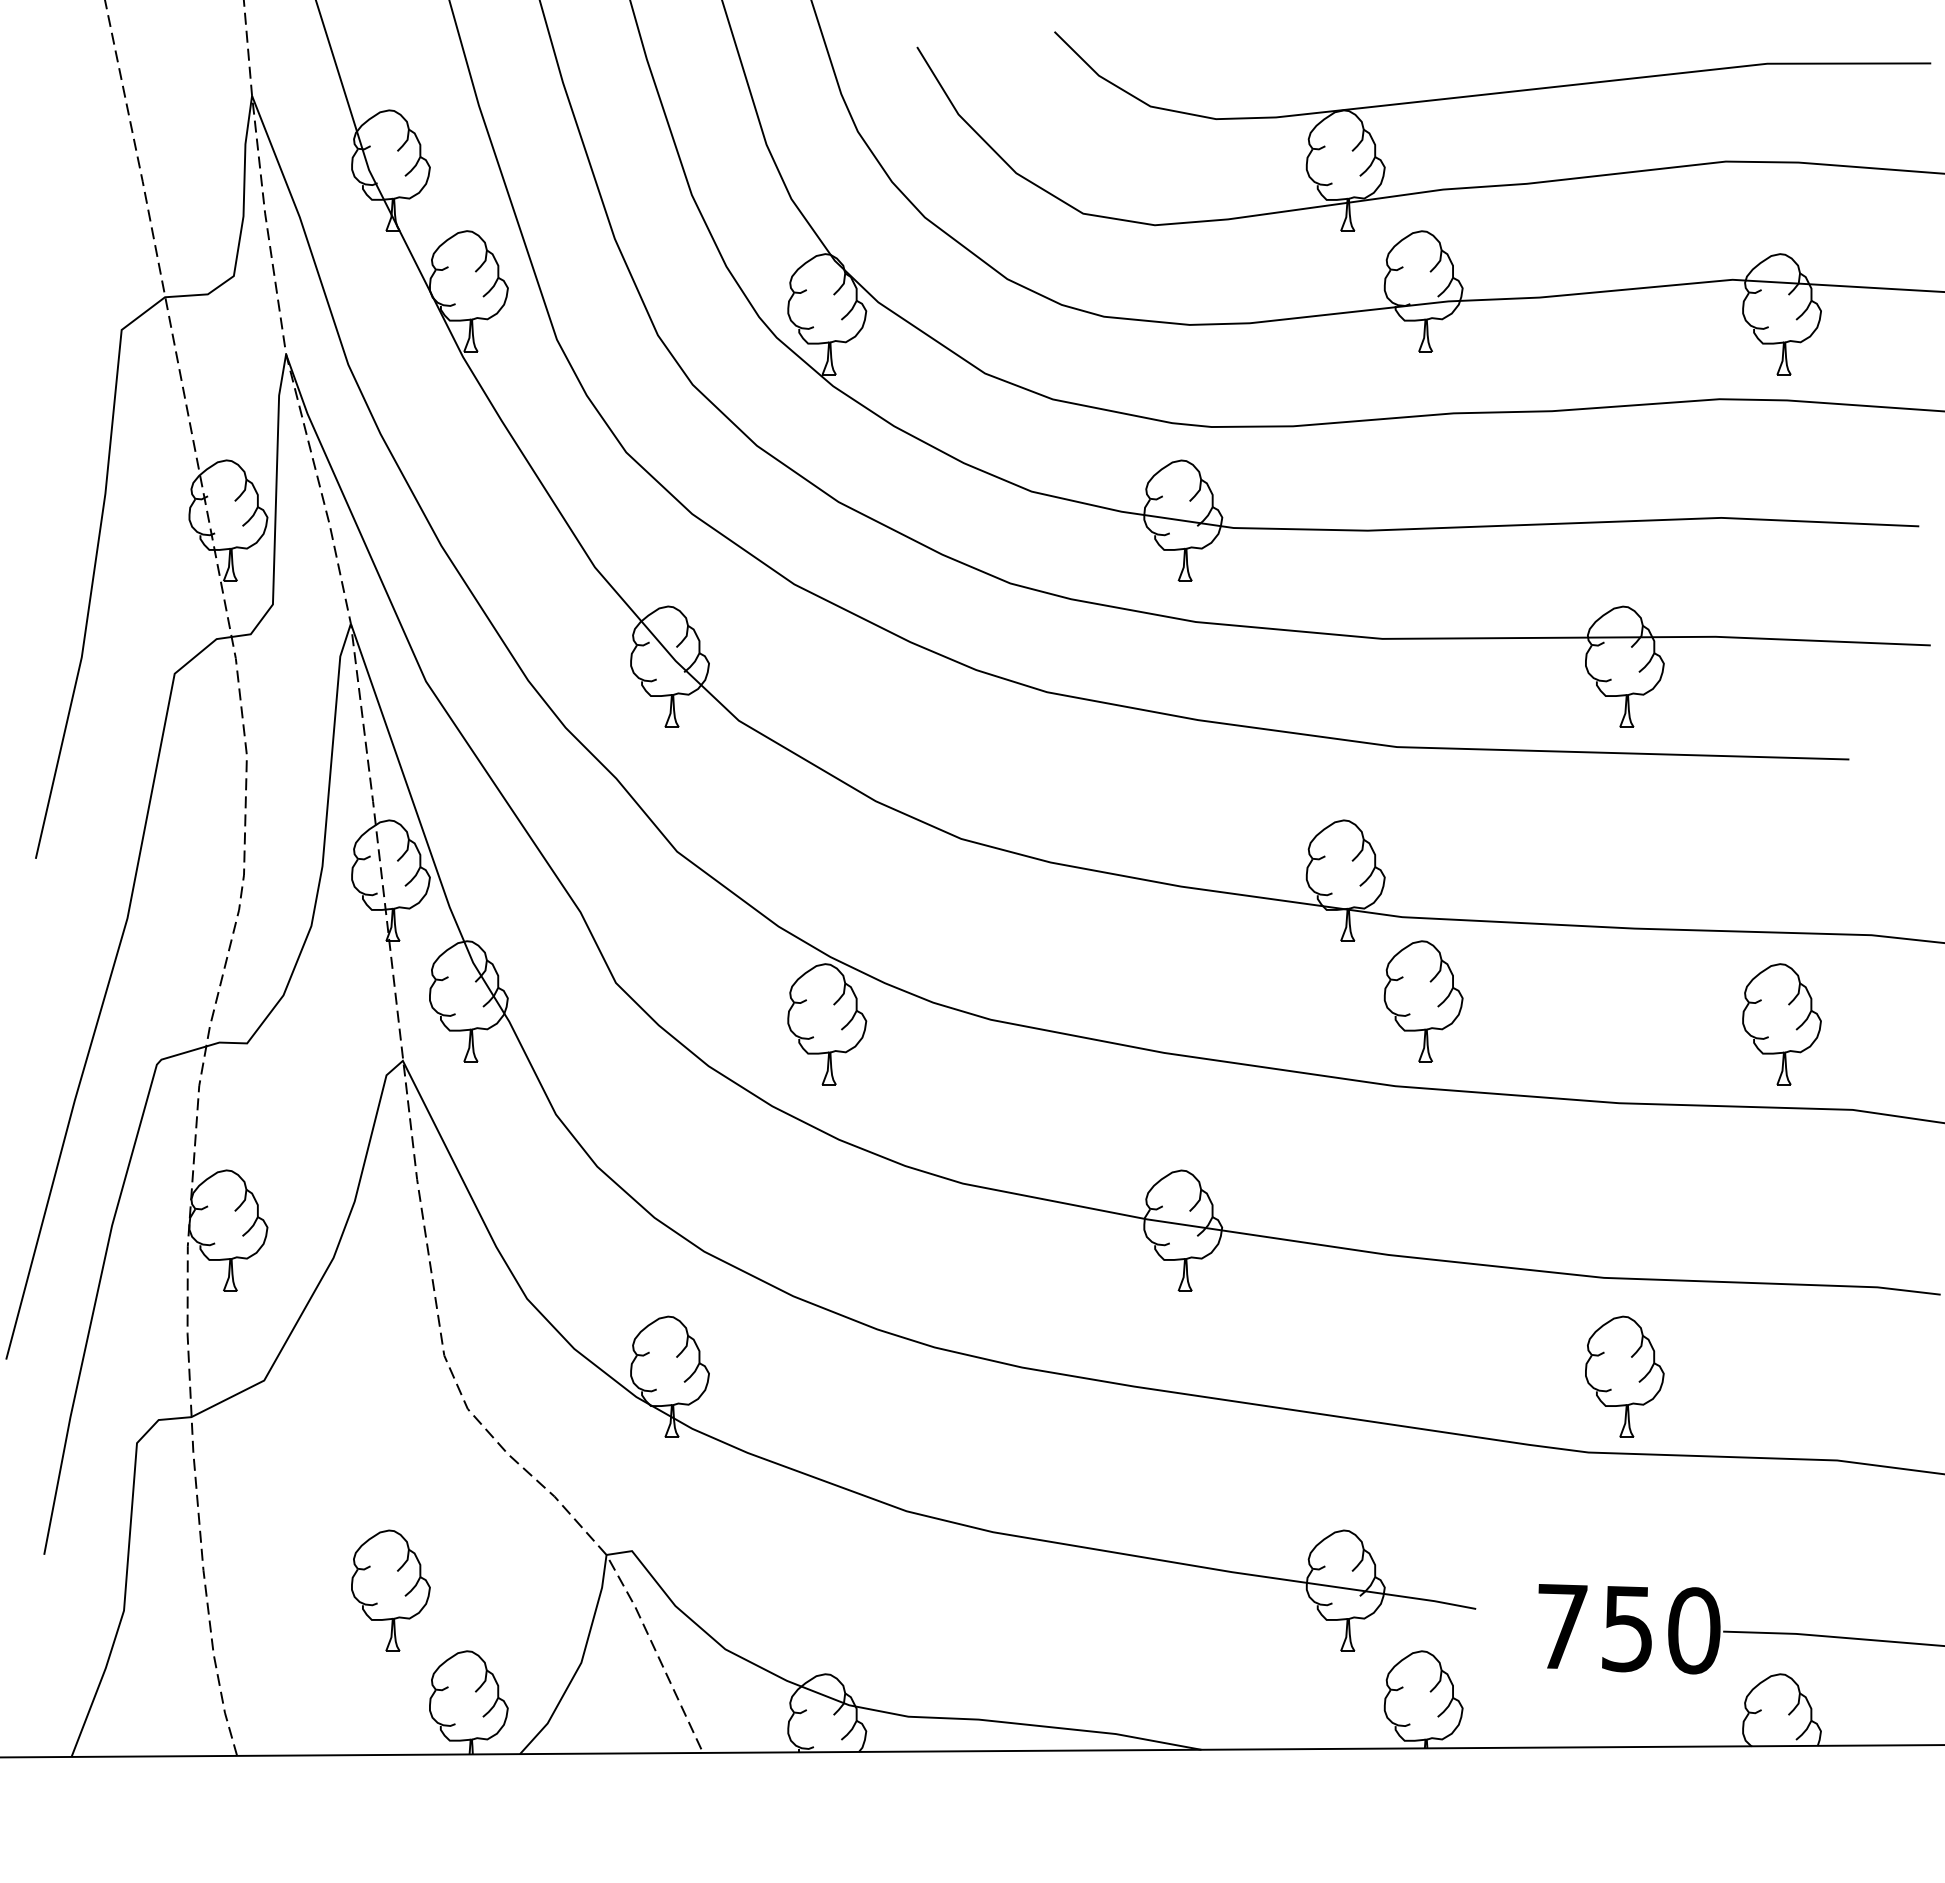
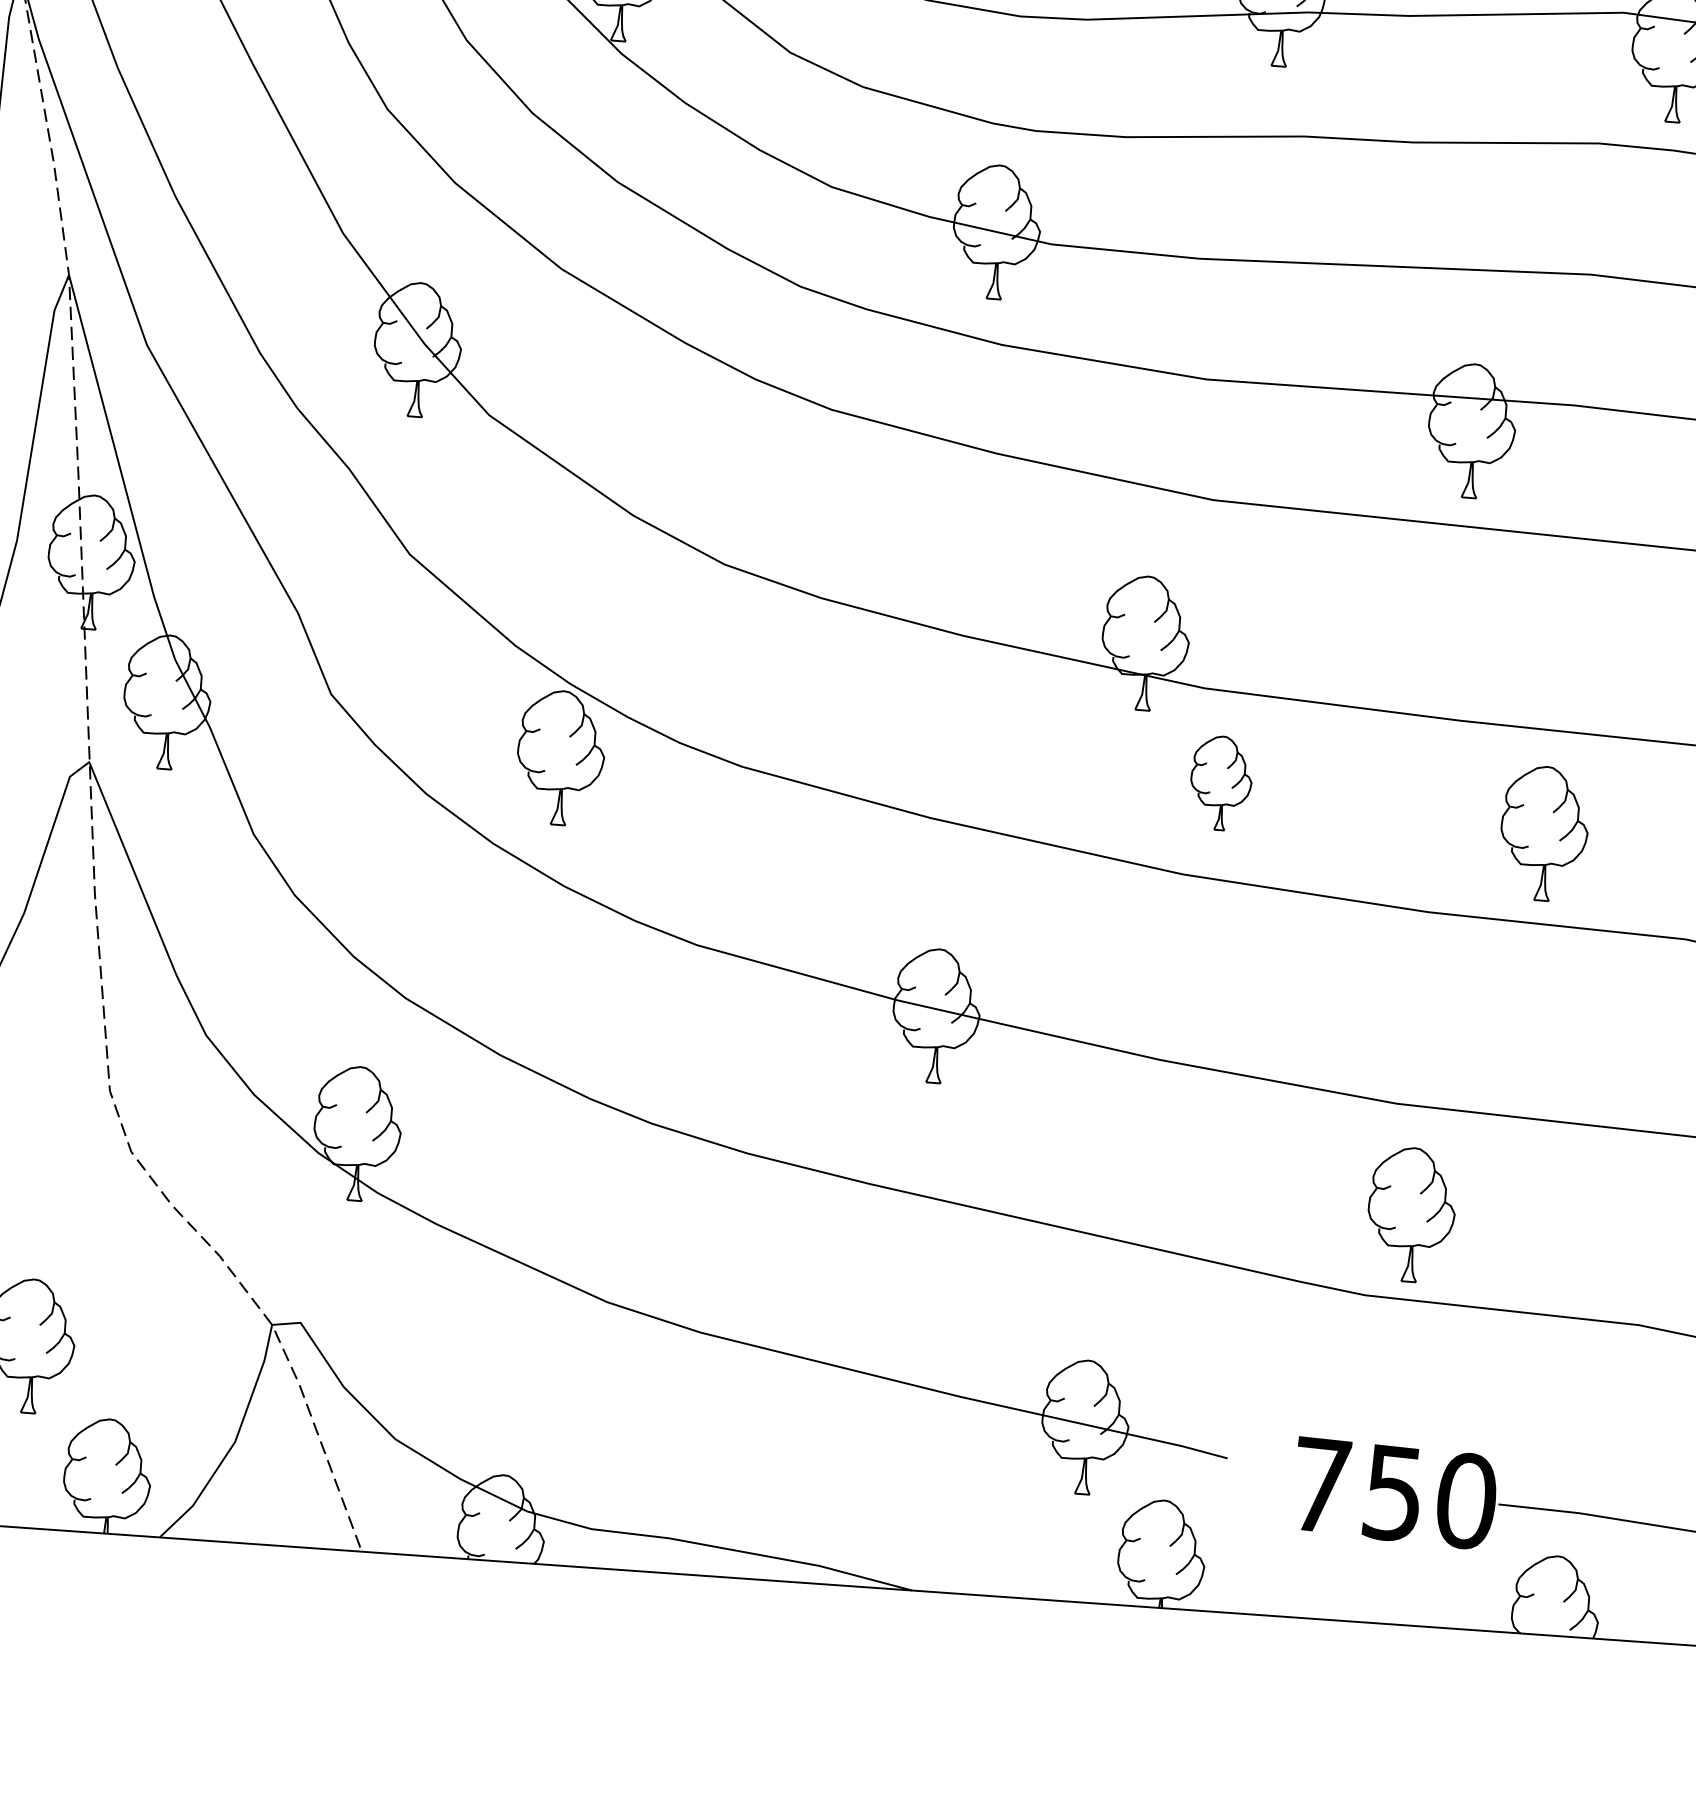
part: (1423, 1001) -> (1221, 783), size x0.7
part: (1781, 1024) -> (1543, 833), moved

